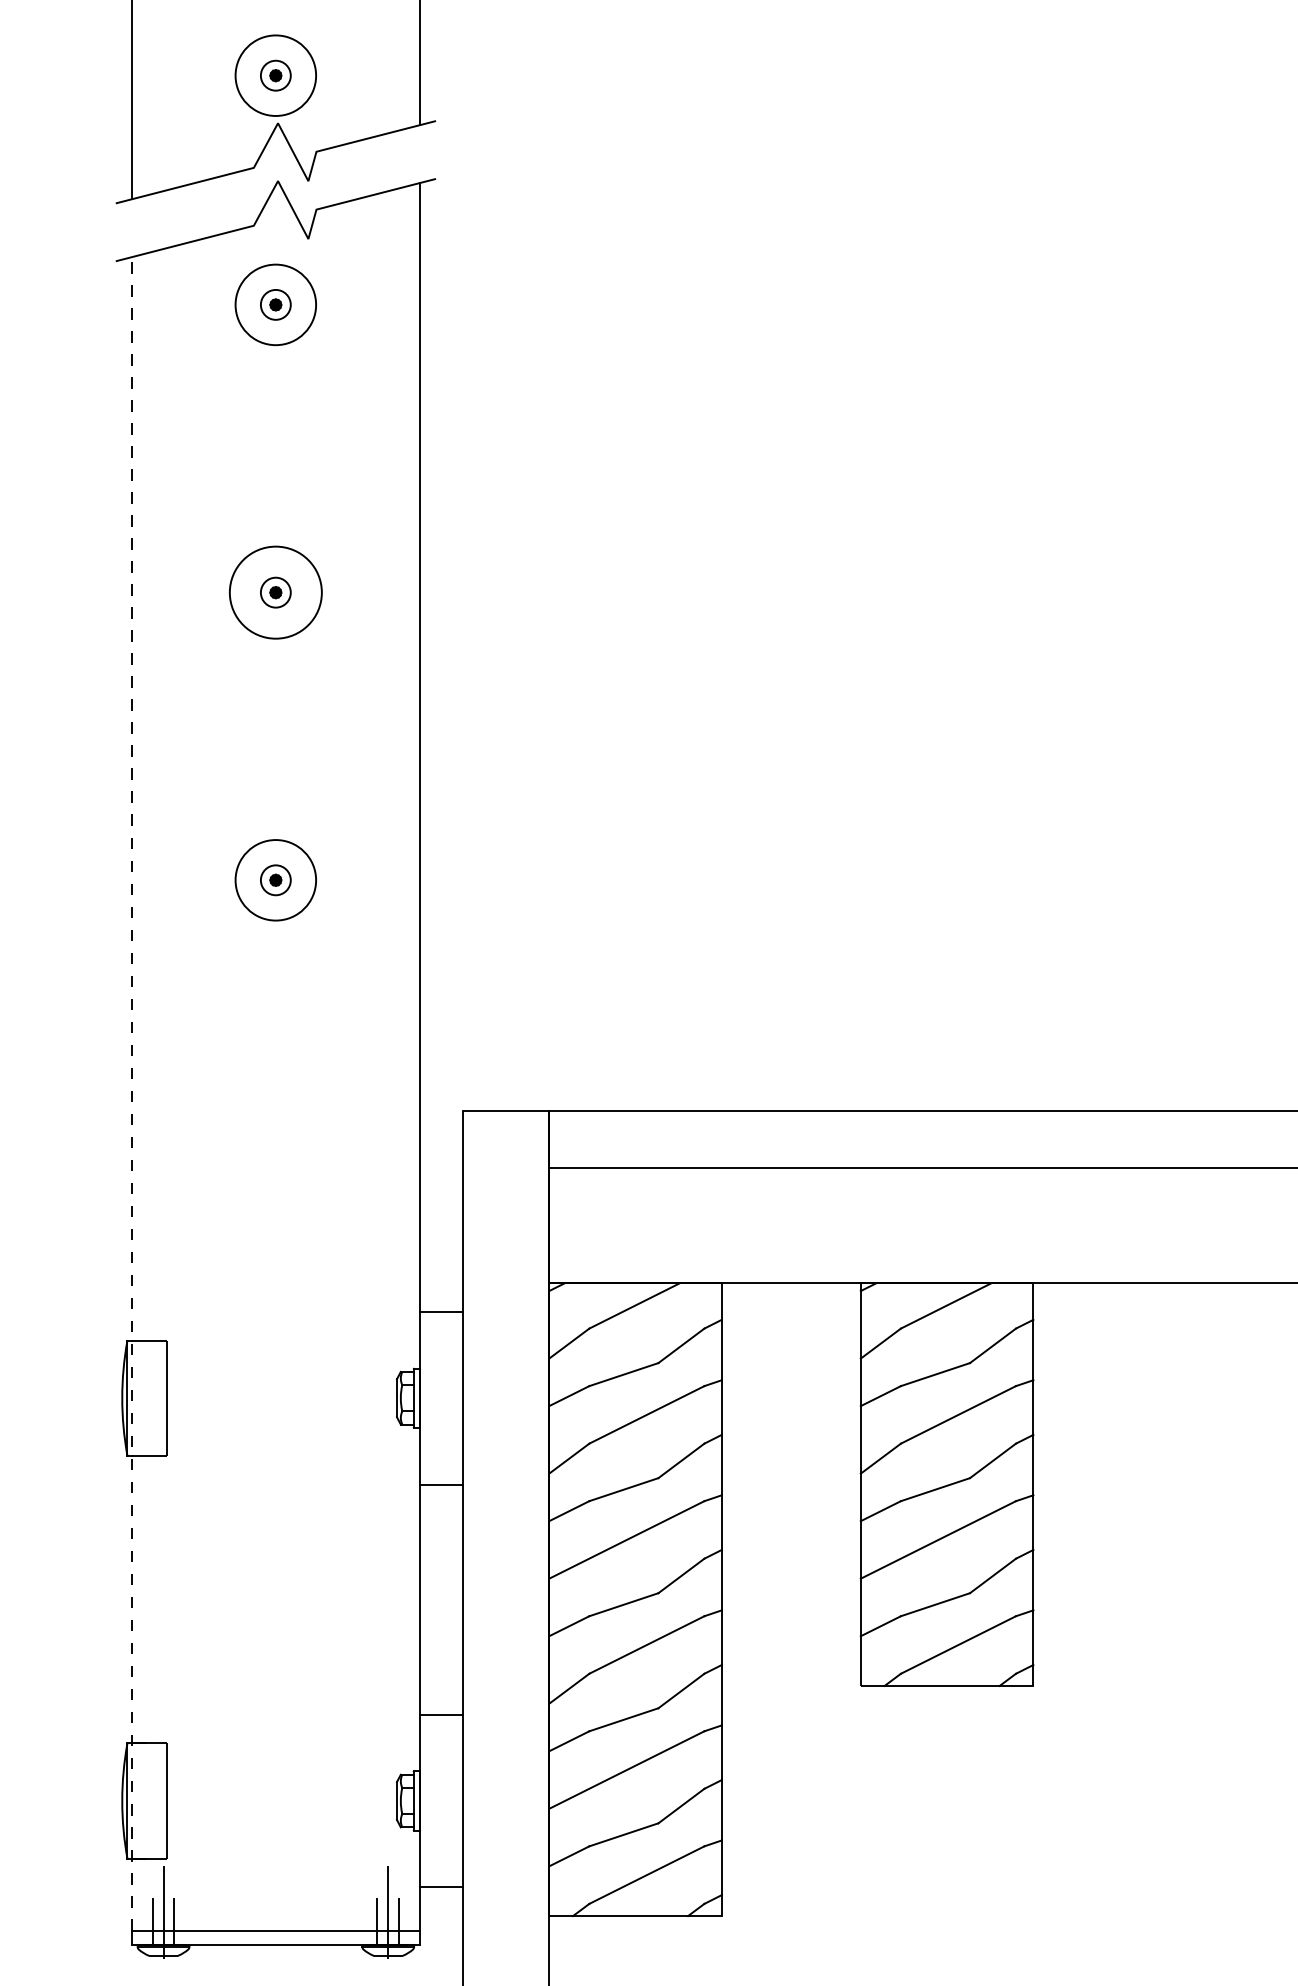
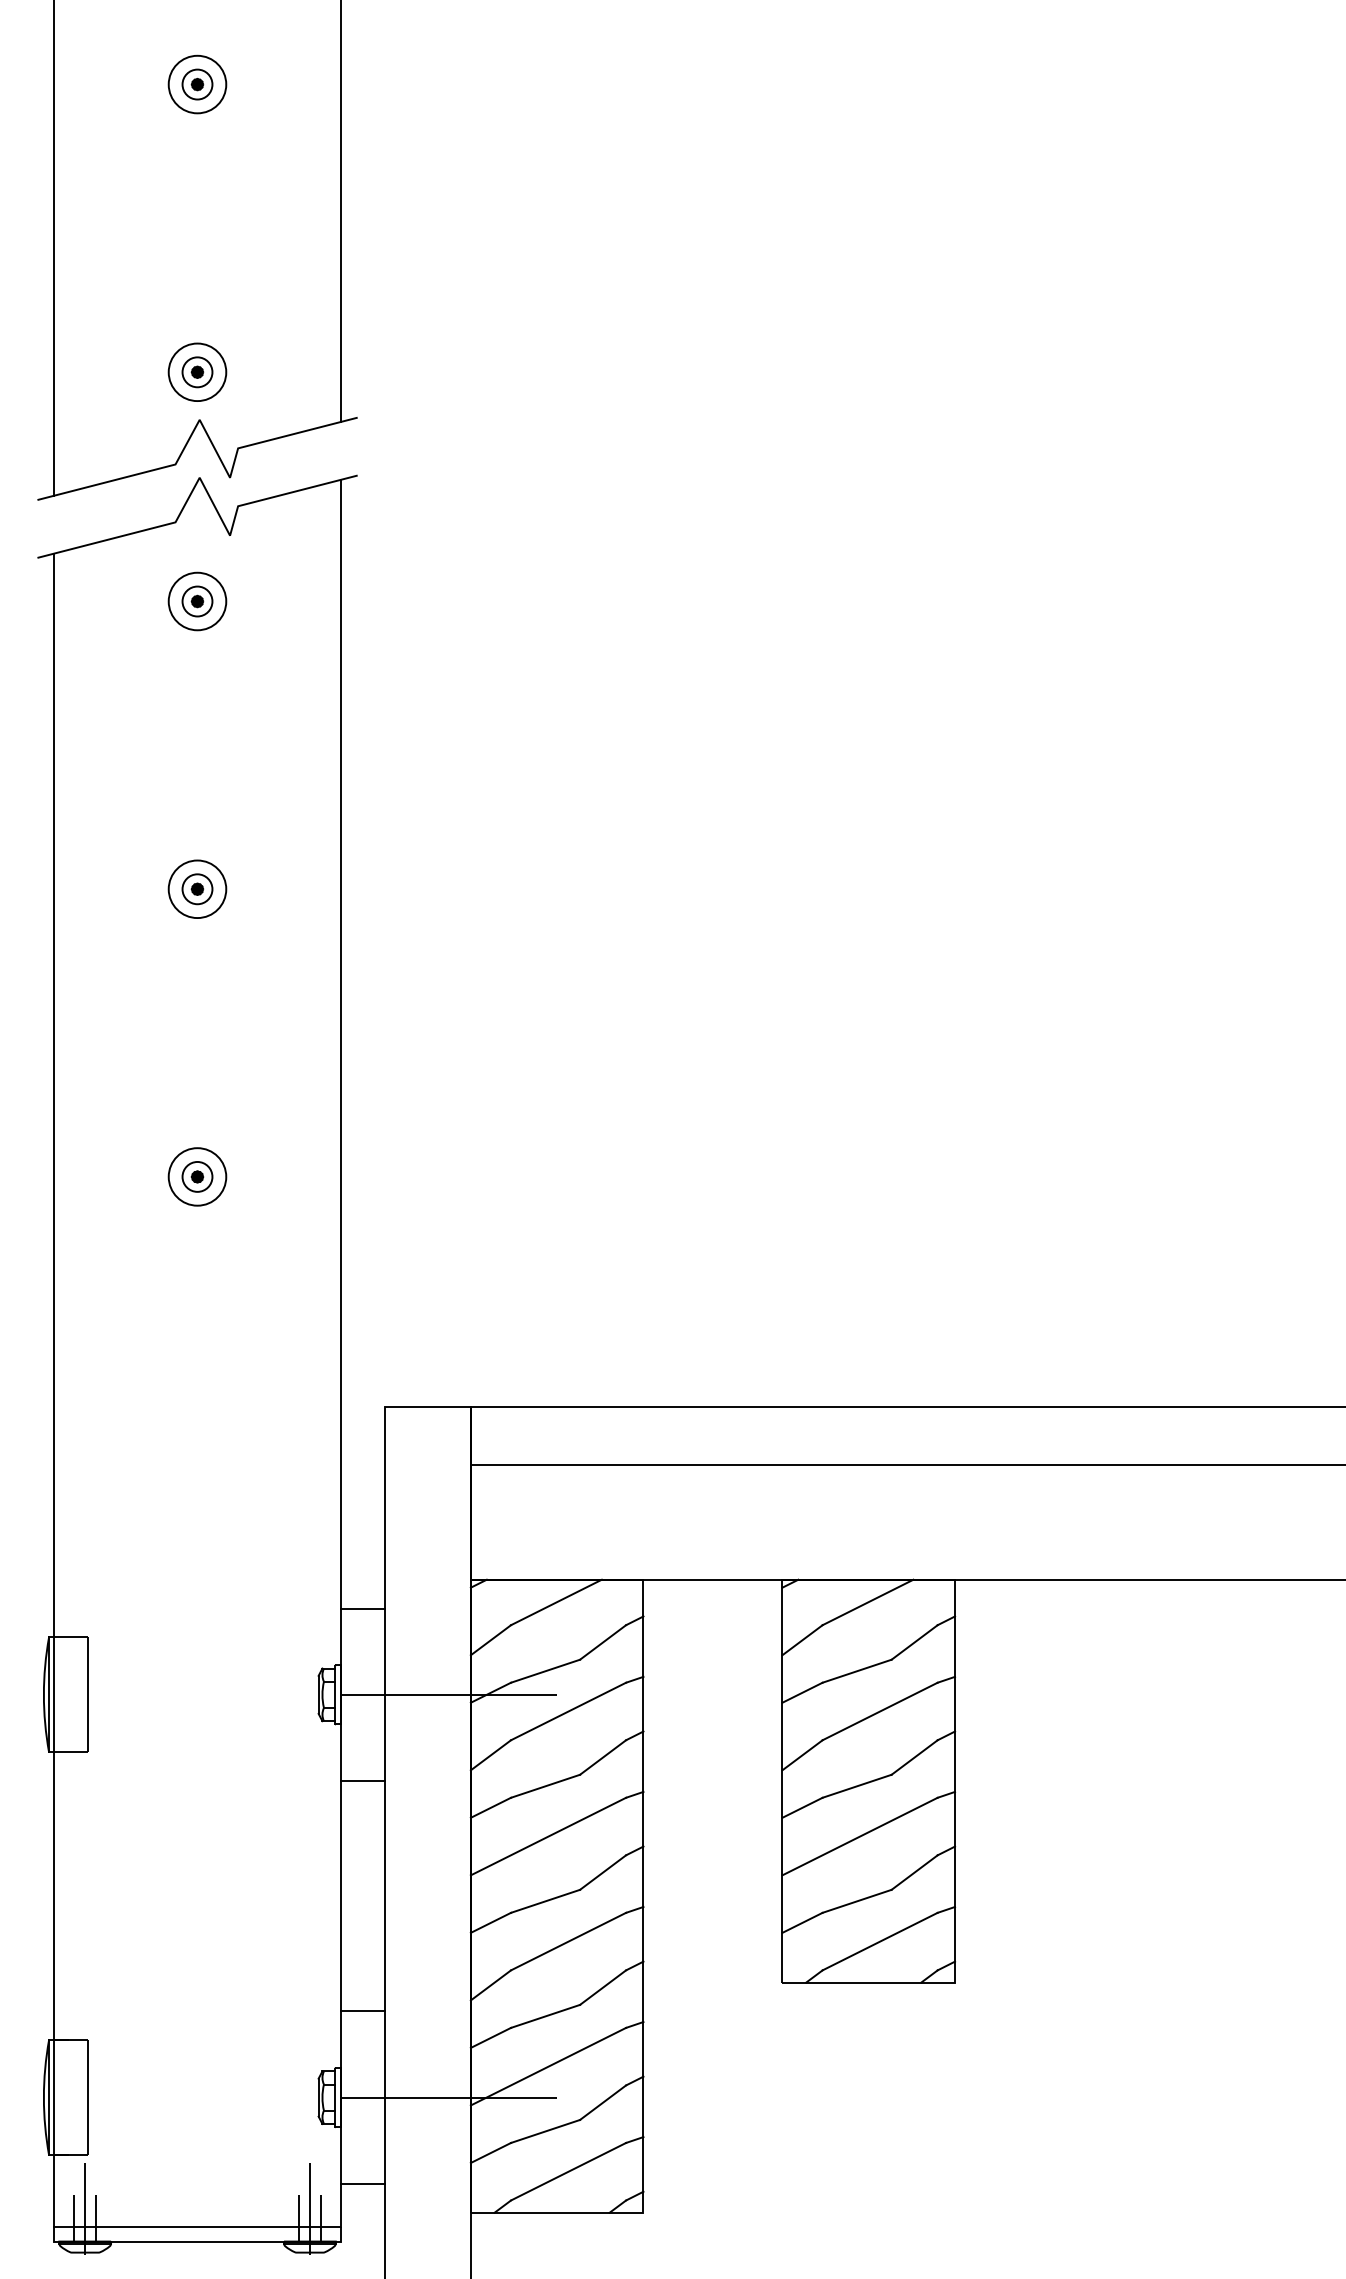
circle: (275, 75) -> (197, 372), size x0.71
circle: (275, 304) -> (197, 601), size x0.71
circle: (275, 592) -> (197, 889), size x0.62
circle: (275, 879) -> (197, 1176), size x0.71
line: (131, 1093) -> (53, 1390), dashed -> solid
line: (527, 1397) -> (449, 1694), added
line: (527, 1800) -> (449, 2097), added

